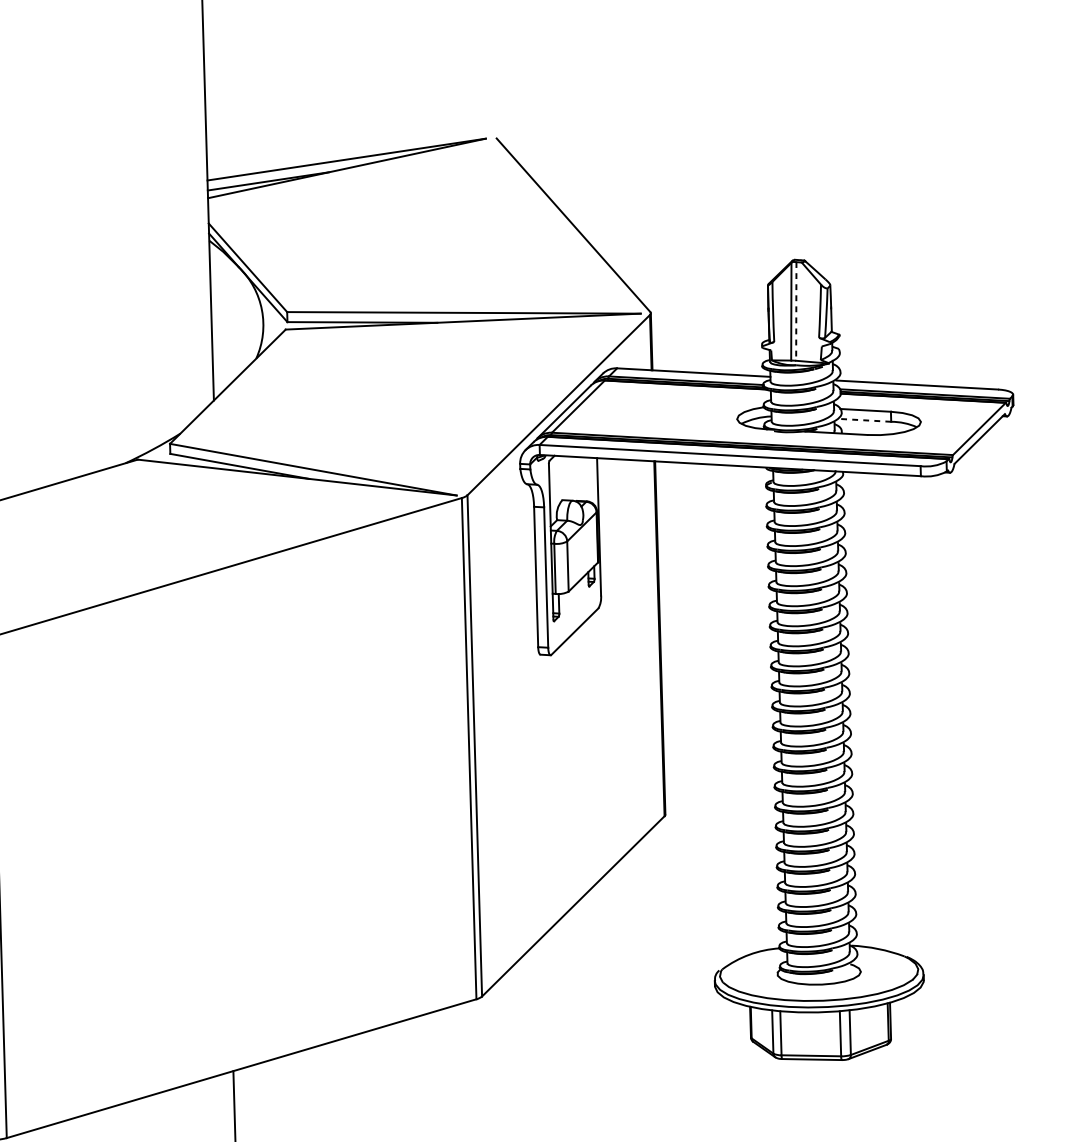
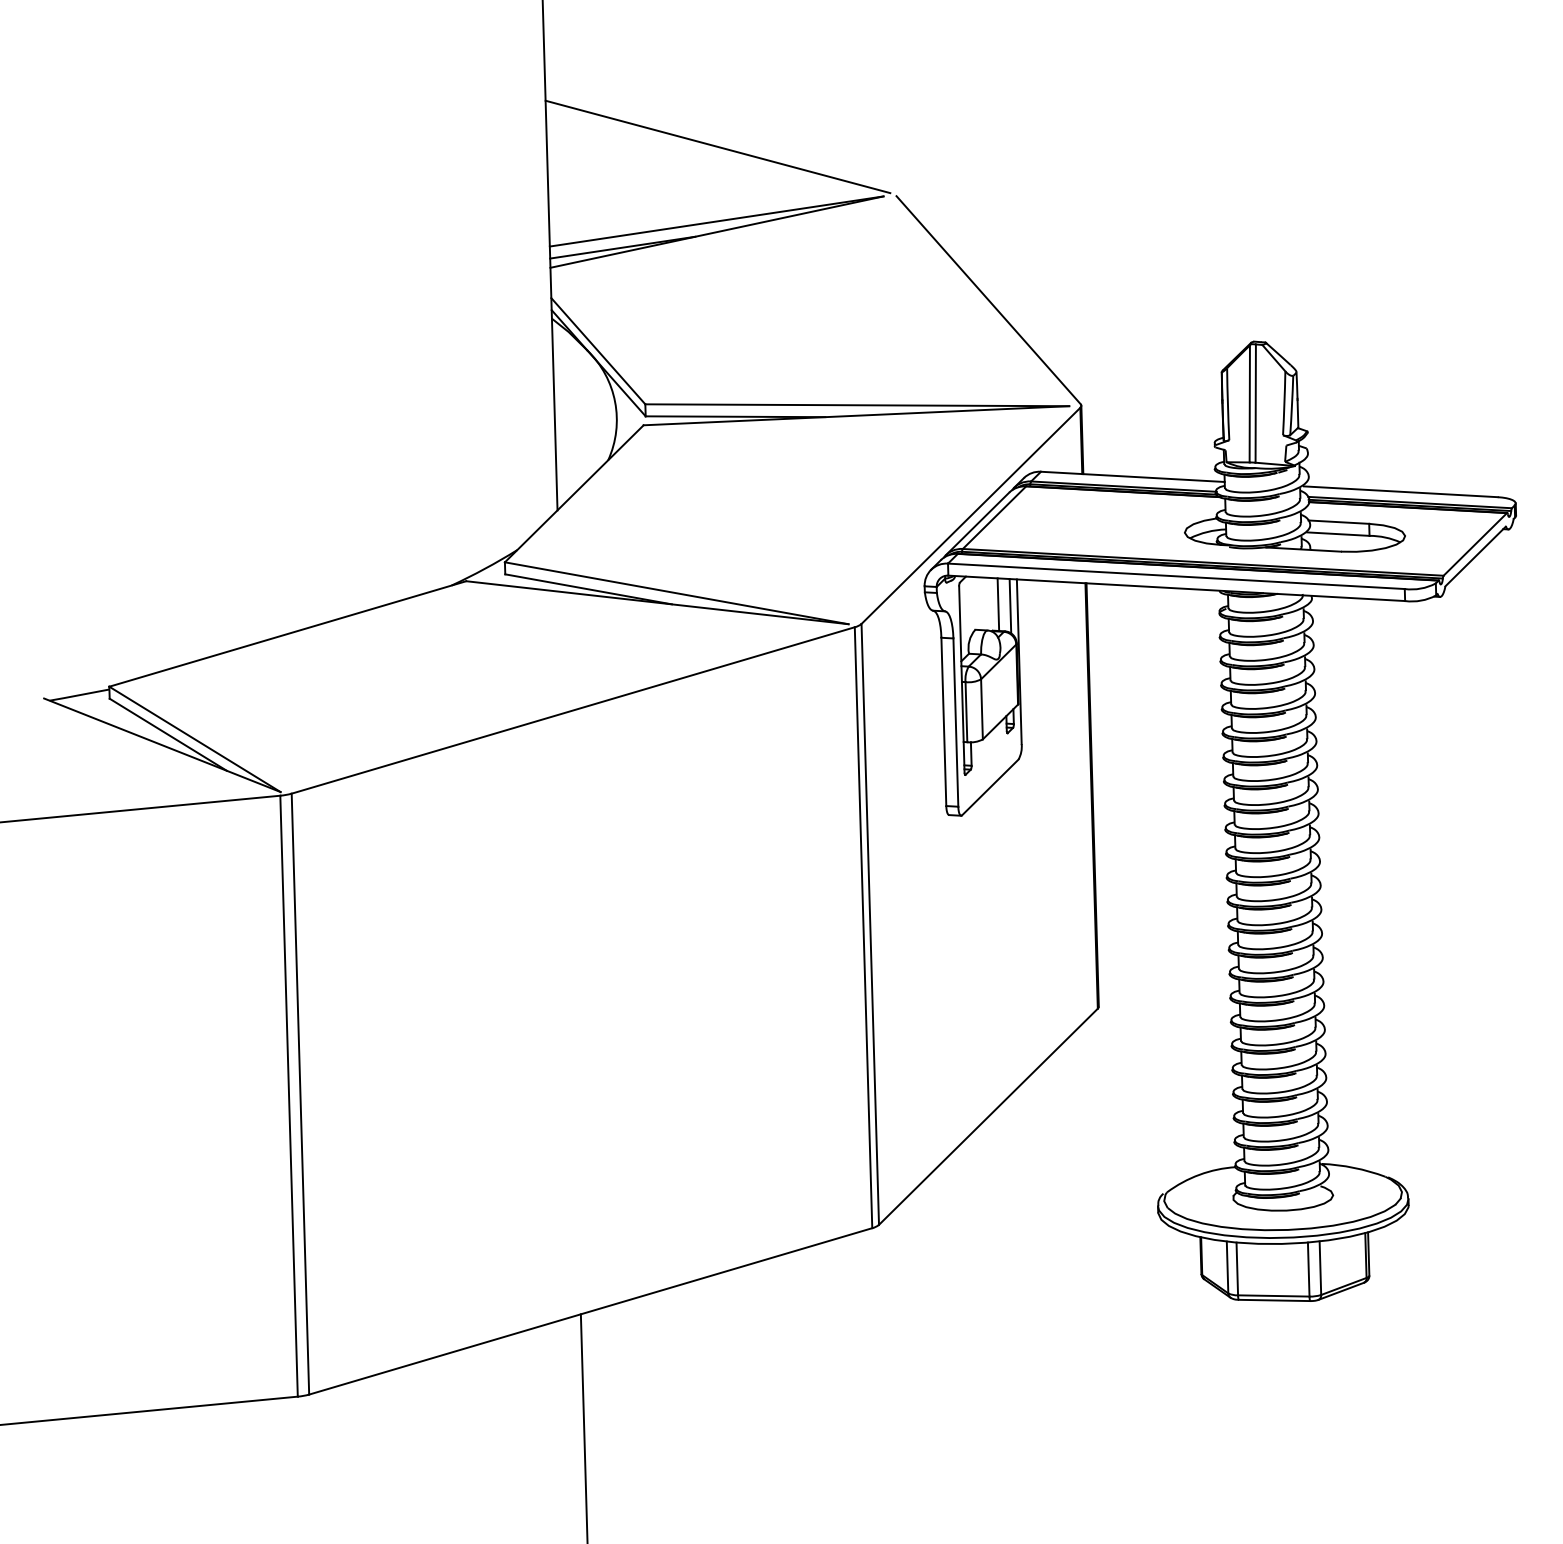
line: (347, 97) -> (717, 146), added
line: (796, 312) -> (1255, 404), dashed -> solid
line: (864, 420) -> (1337, 534), dashed -> solid
line: (581, 479) -> (998, 604), added
line: (591, 480) -> (1010, 606), added

